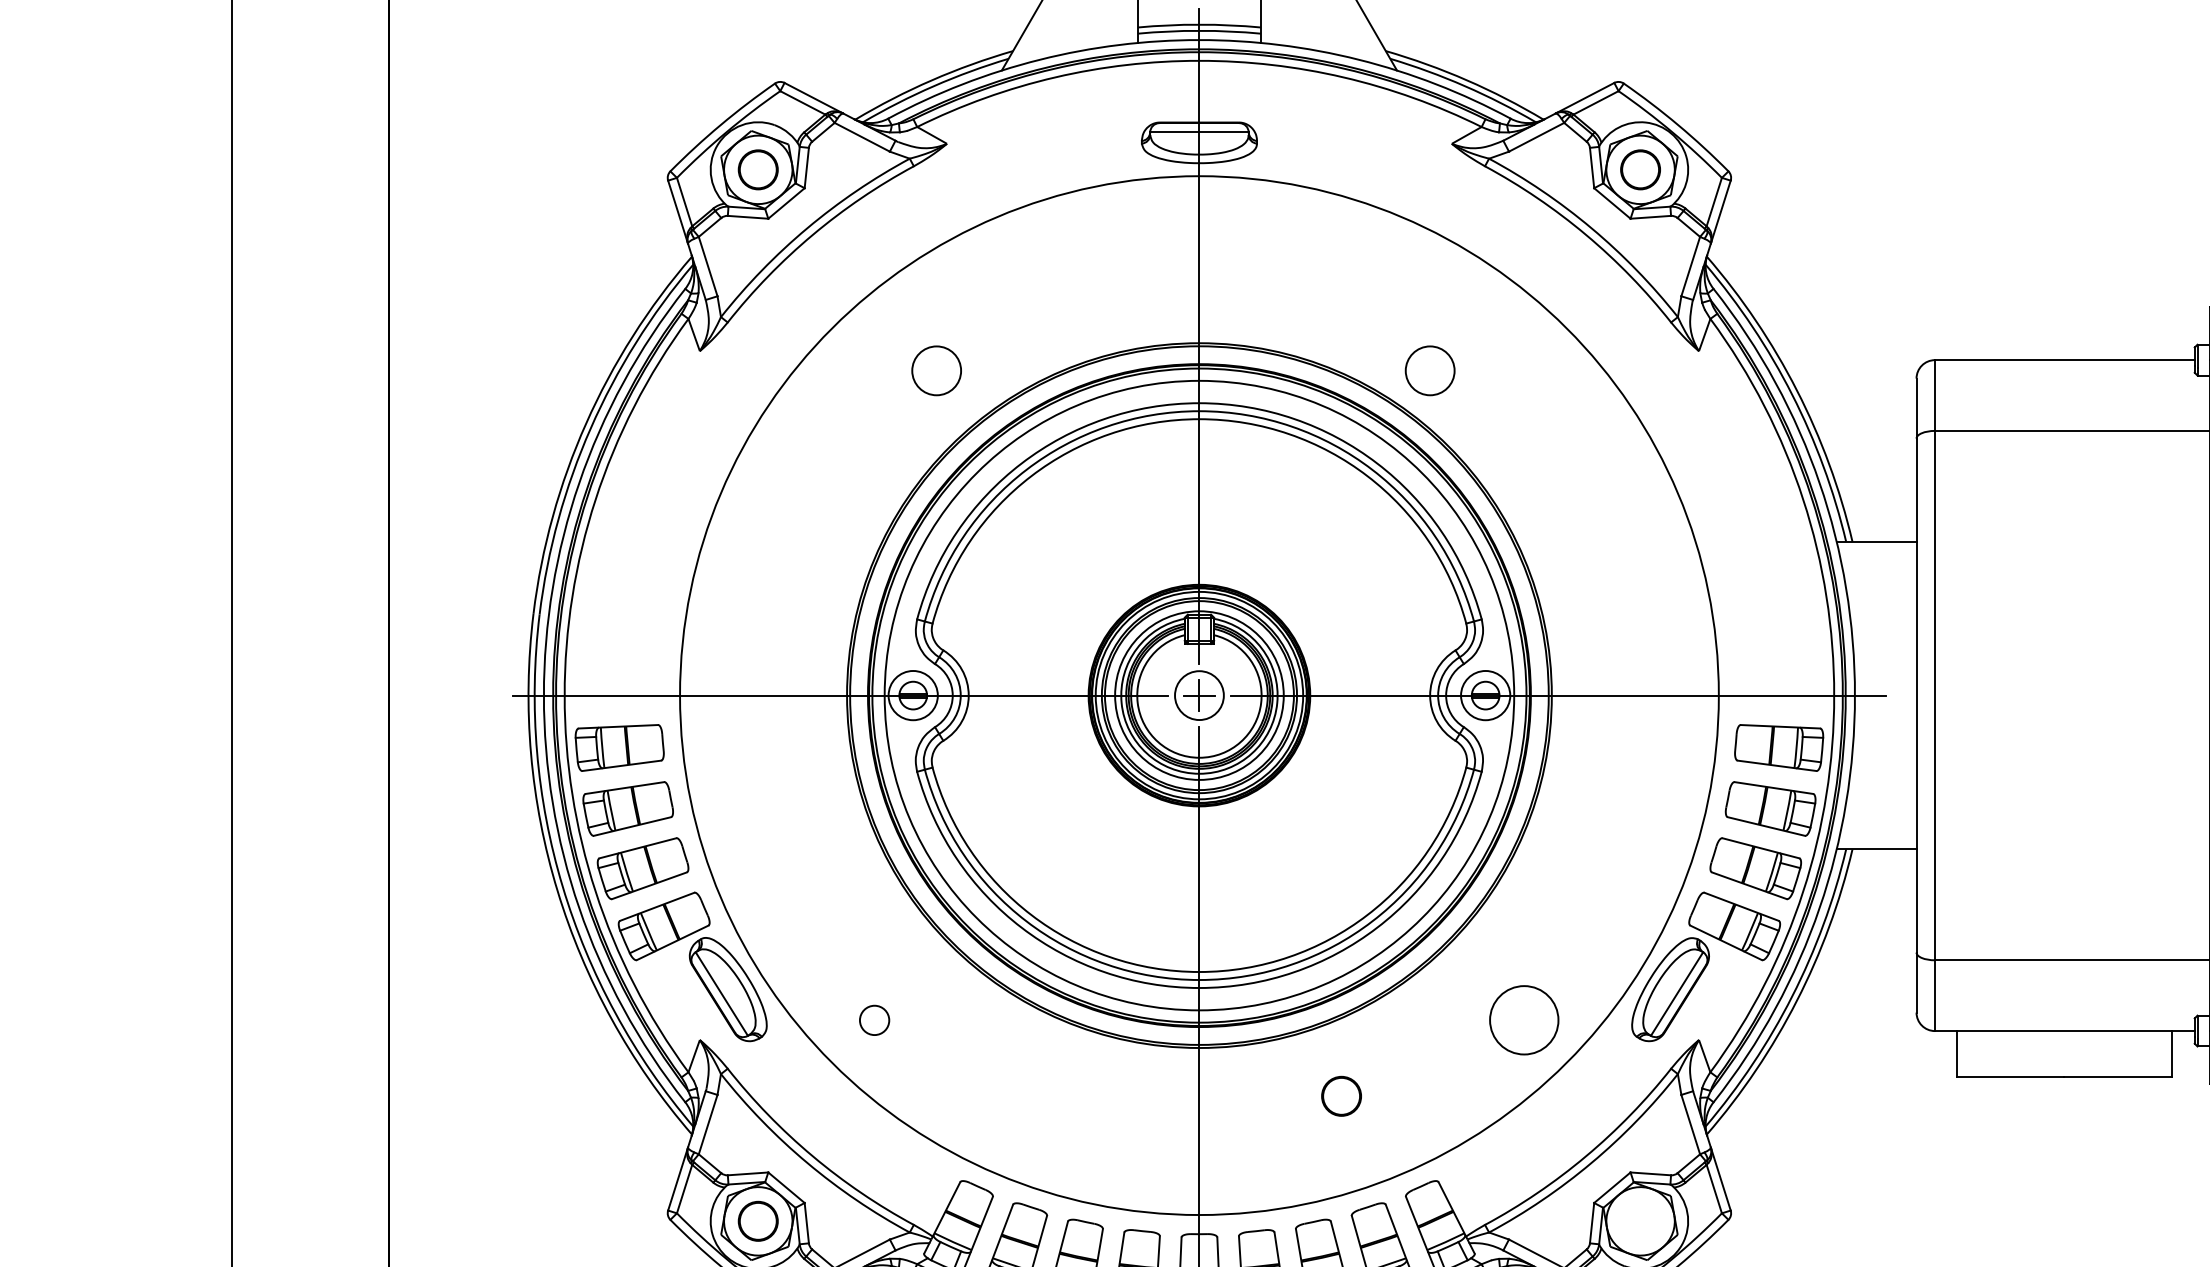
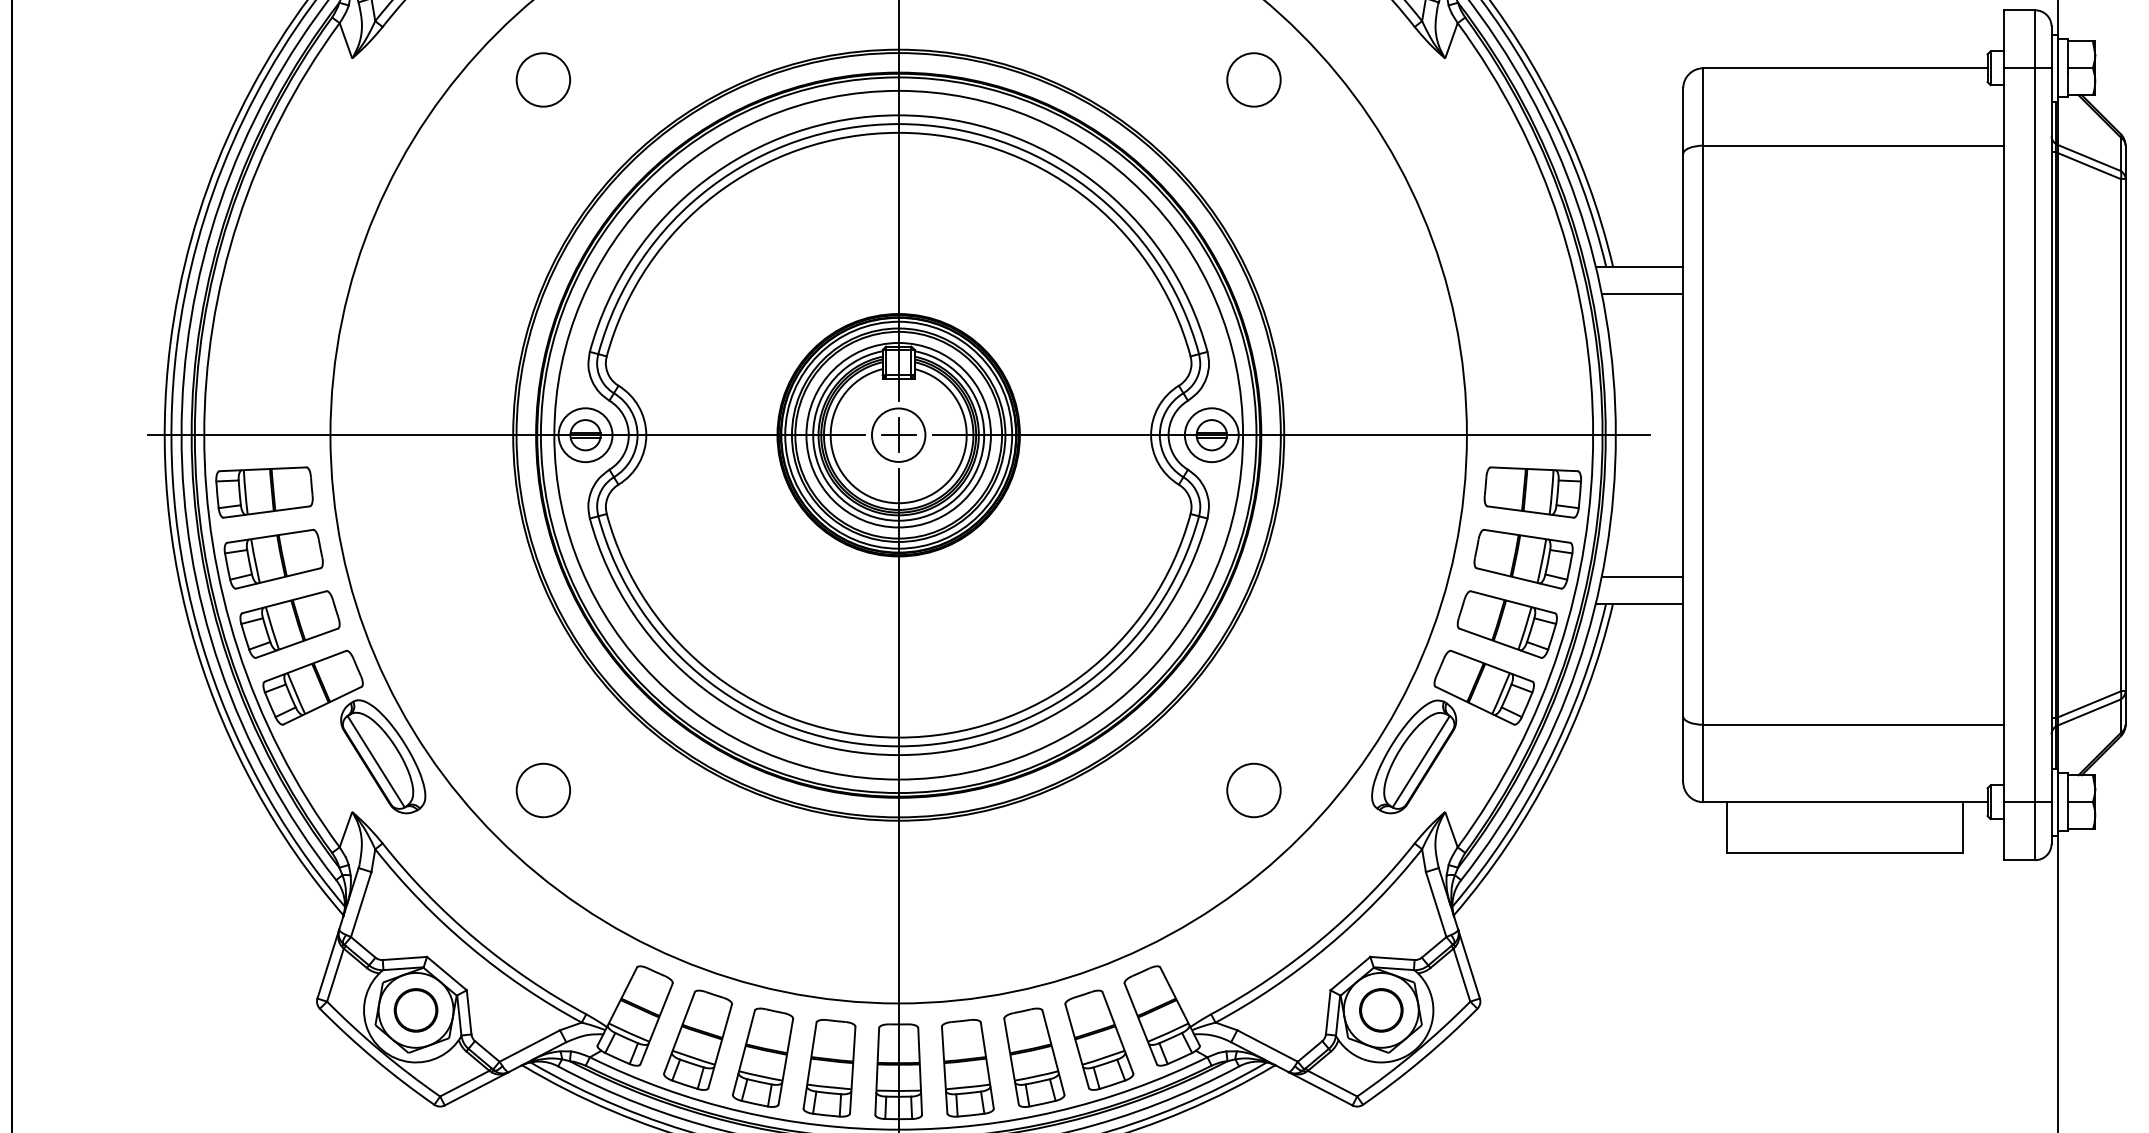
circle: (936, 370) -> (543, 79), moved
circle: (1429, 370) -> (1253, 79), moved
line: (1879, 566) -> (1642, 293), added
line: (1879, 824) -> (1642, 576), added
circle: (874, 1020) -> (543, 790), size x1.67
circle: (1523, 1020) -> (1253, 790), size x0.71
circle: (1341, 1095) -> (1381, 1009), moved

